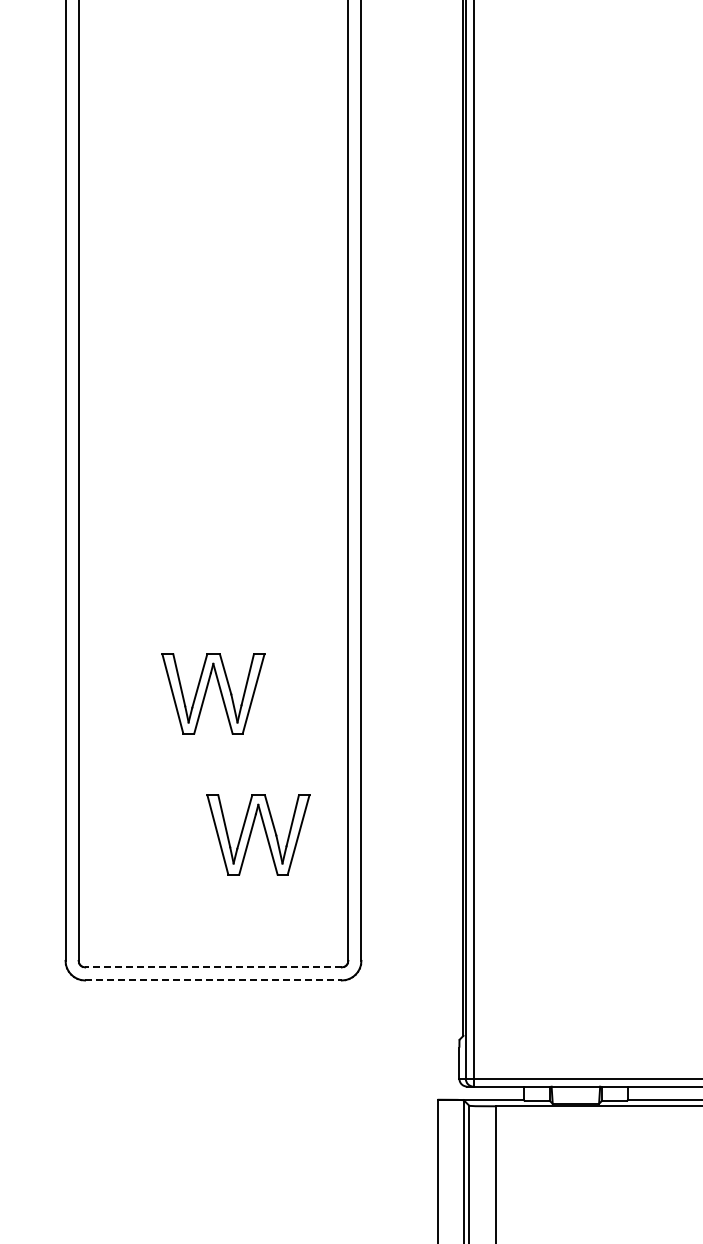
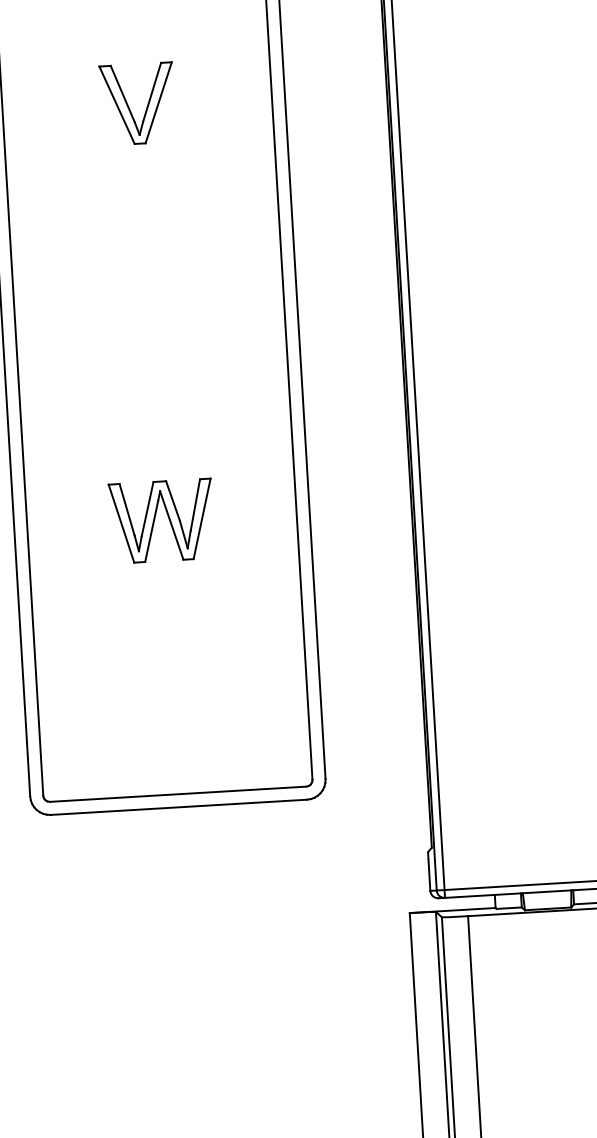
part: (222, 279) -> (146, 107), added
part: (252, 831) -> (209, 656), removed
line: (213, 967) -> (178, 794), dashed -> solid
line: (213, 980) -> (179, 807), dashed -> solid

